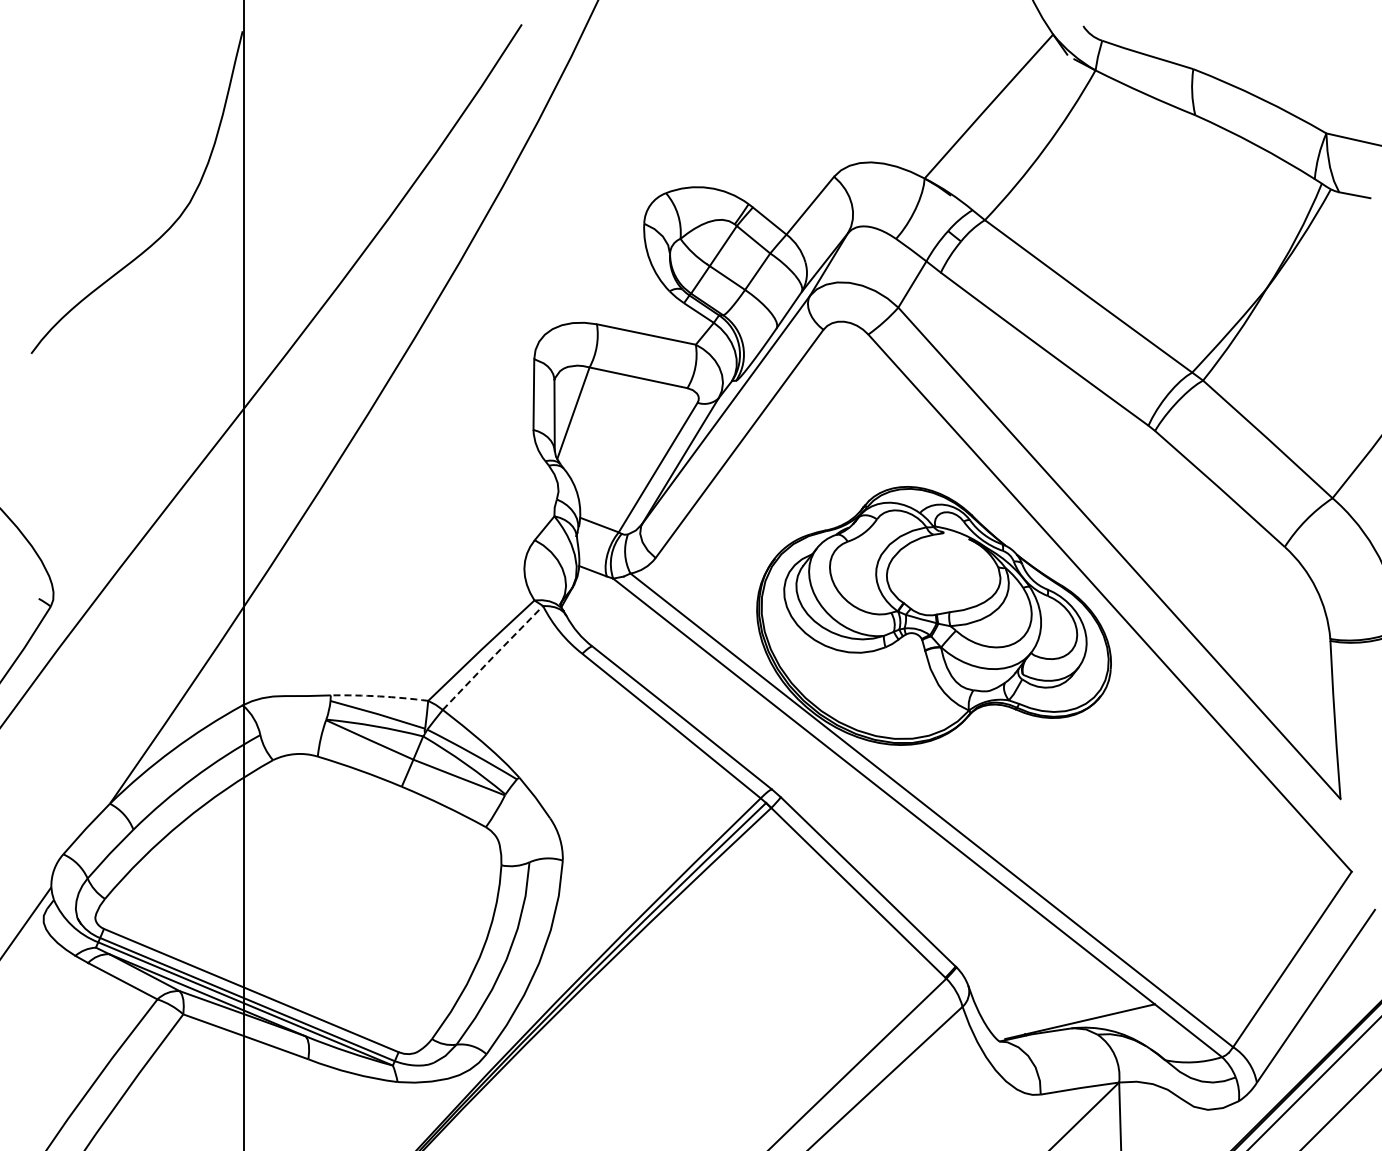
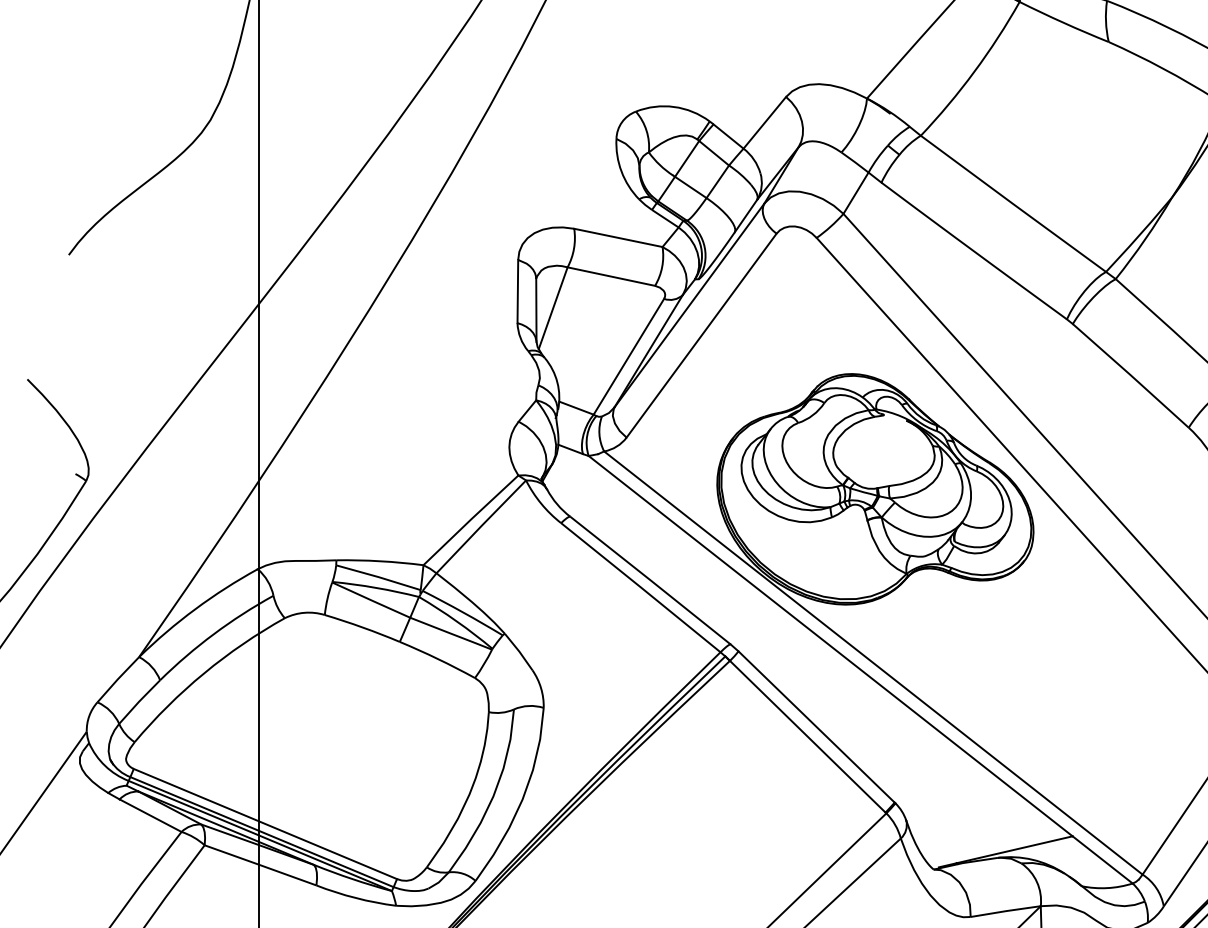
line: (493, 656) -> (481, 525), dashed -> solid
arc: (379, 696) -> (379, 561), dashed -> solid

